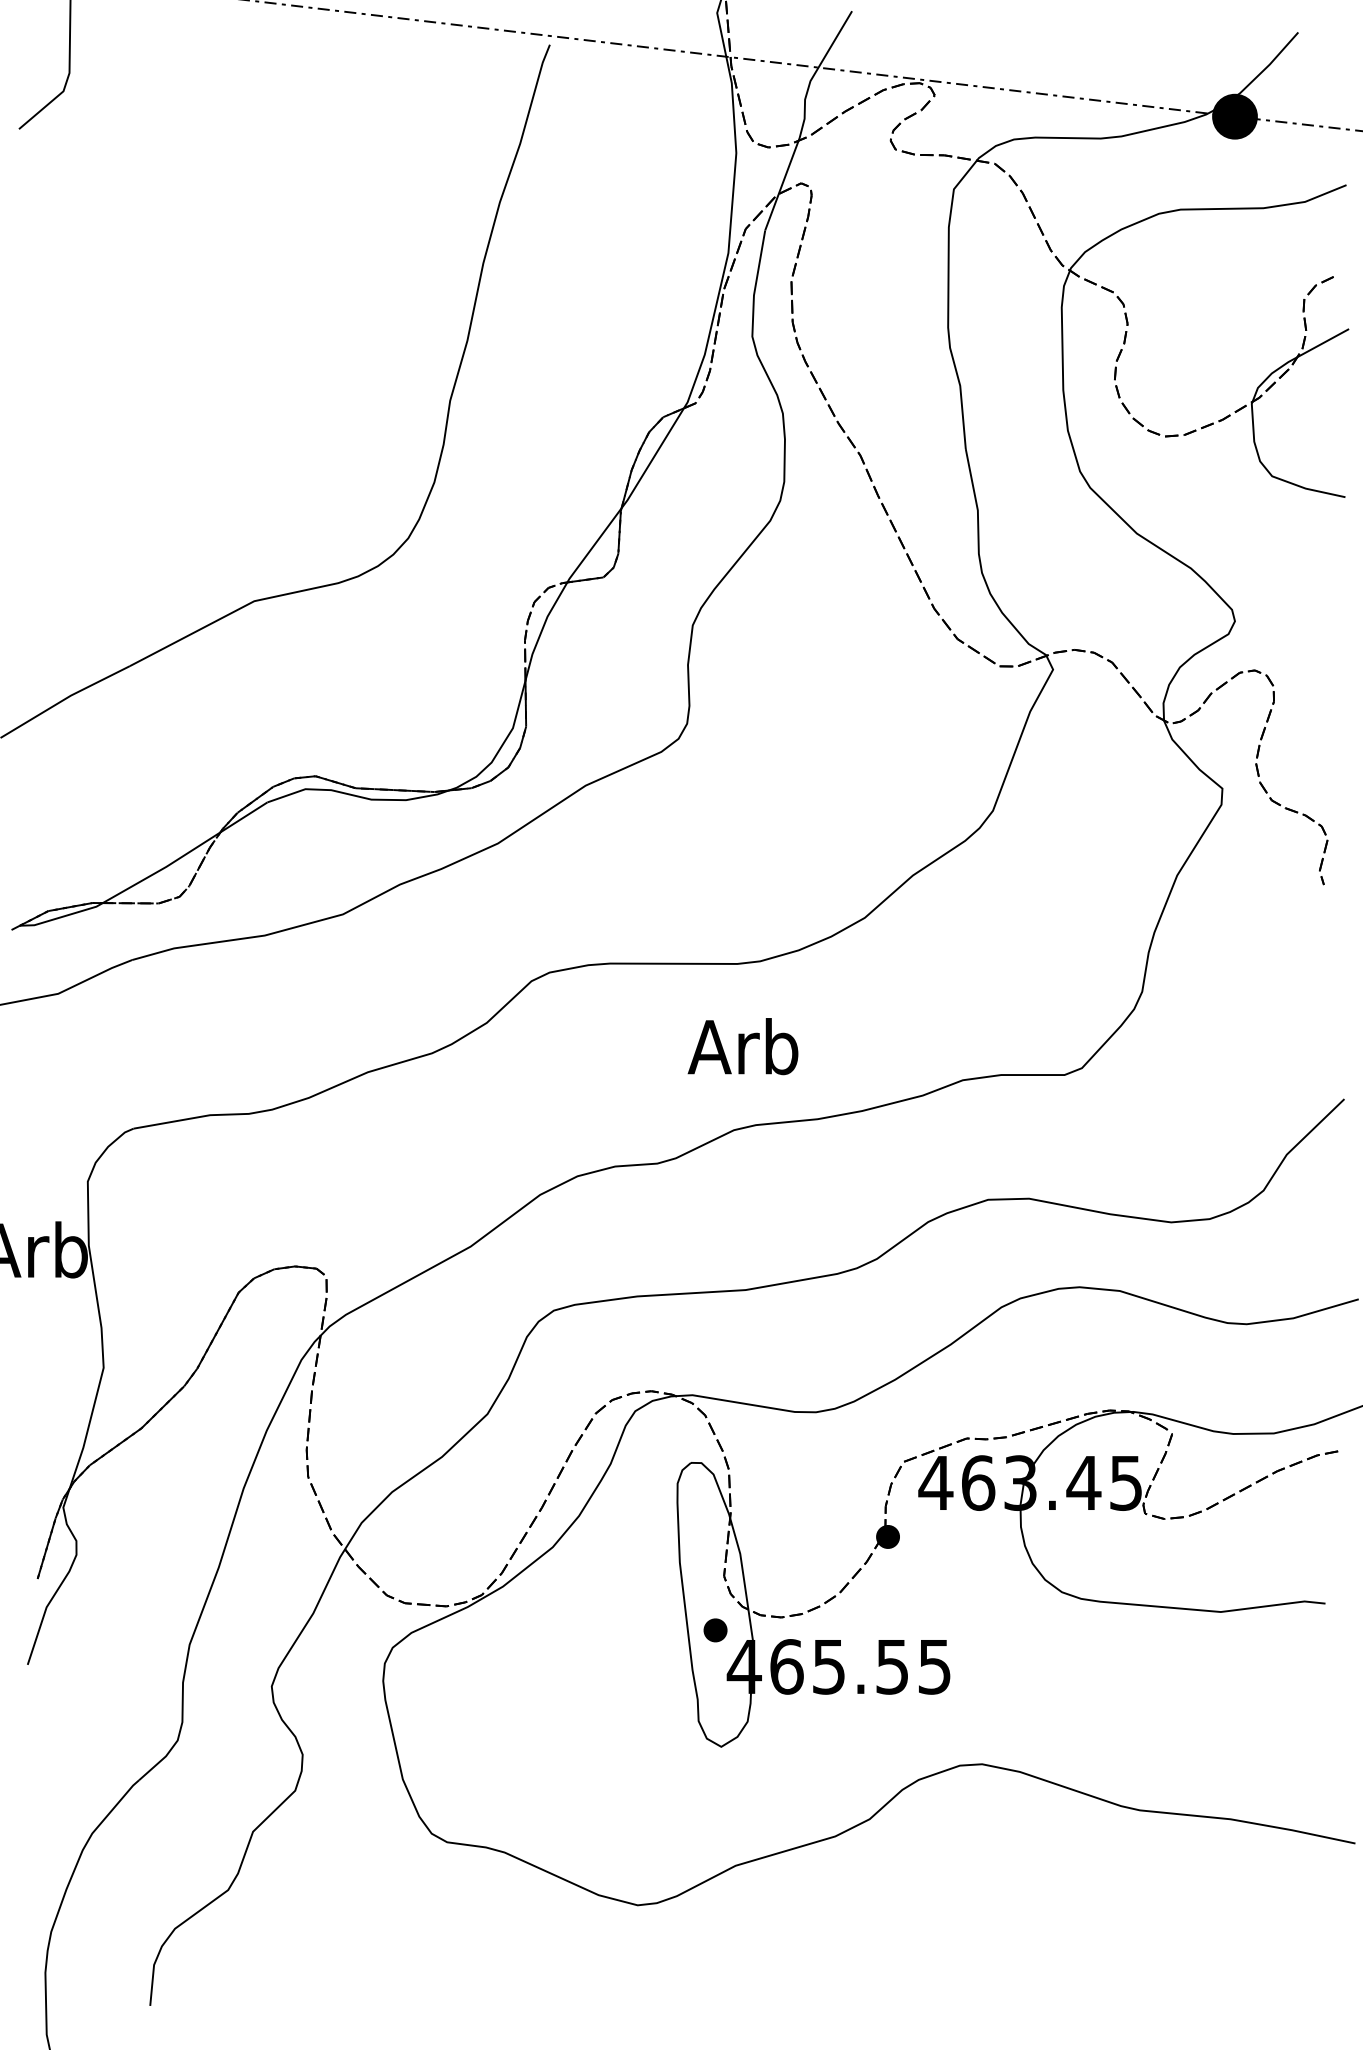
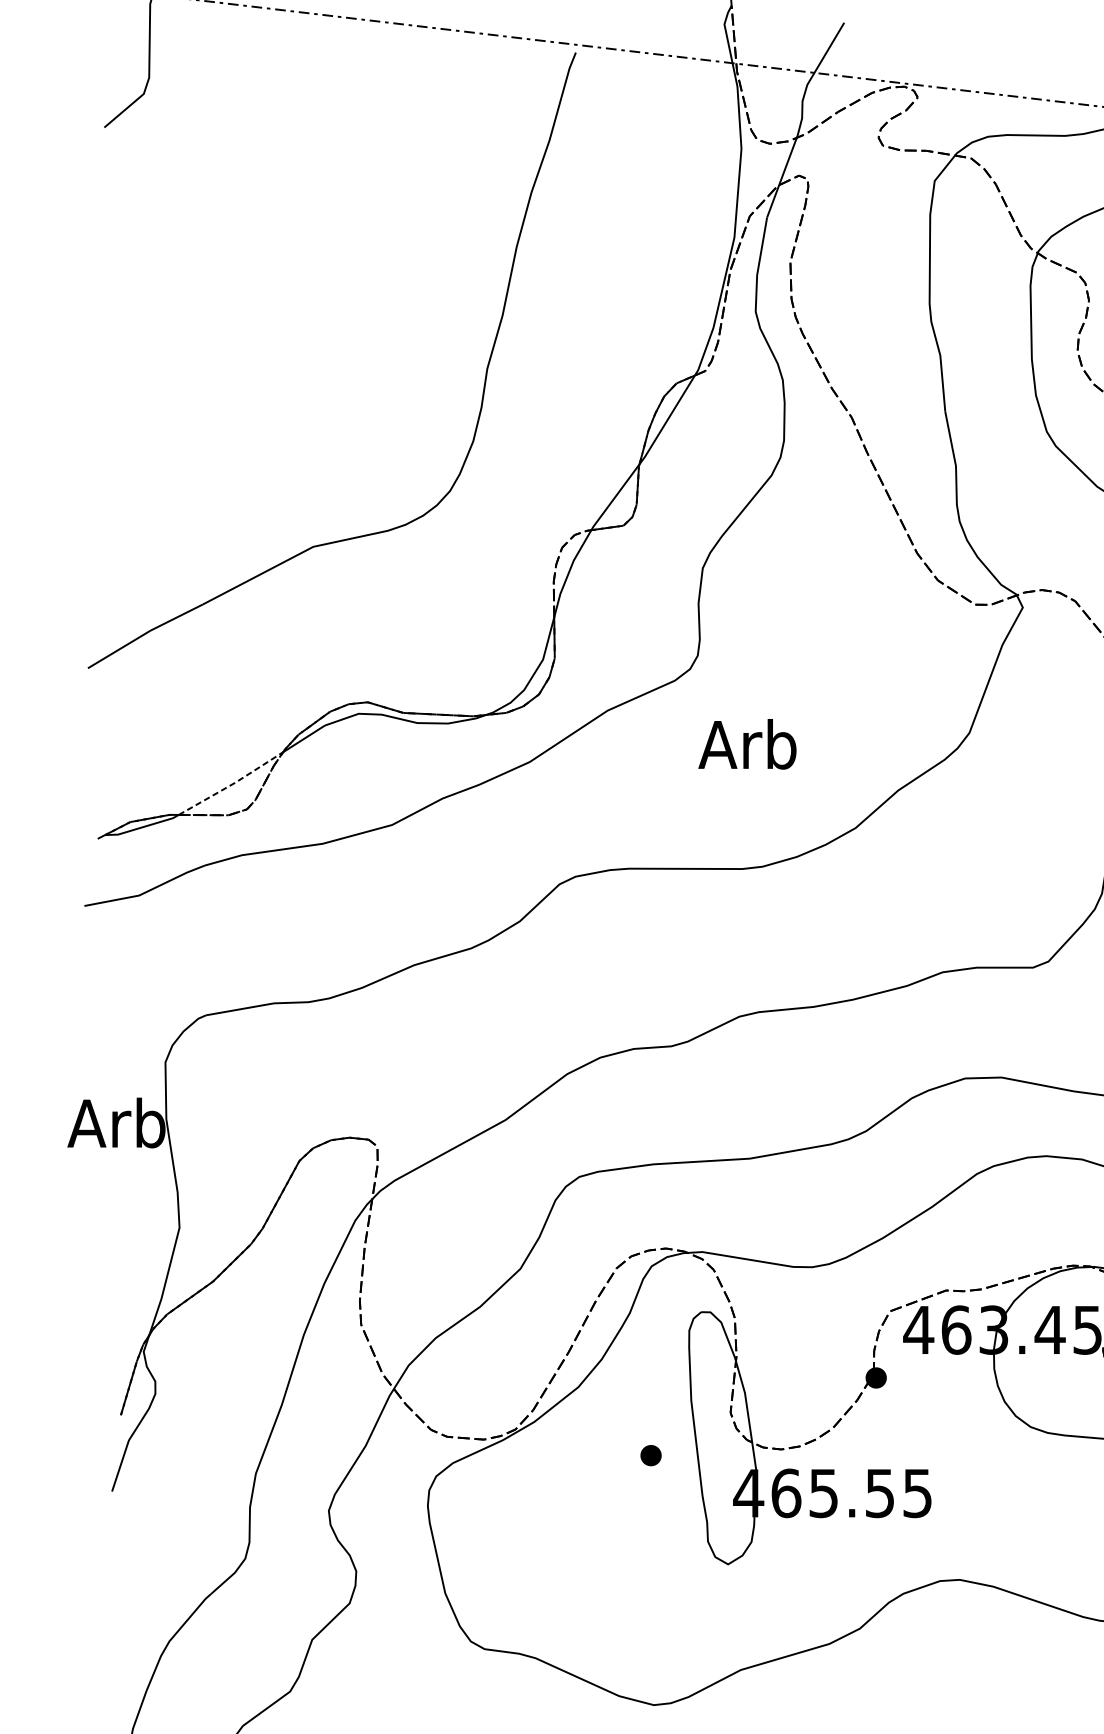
line: (162, 868) -> (231, 784), solid -> dashed
text: (742, 1046) -> (746, 744), moved
part: (715, 1630) -> (651, 1455), moved

